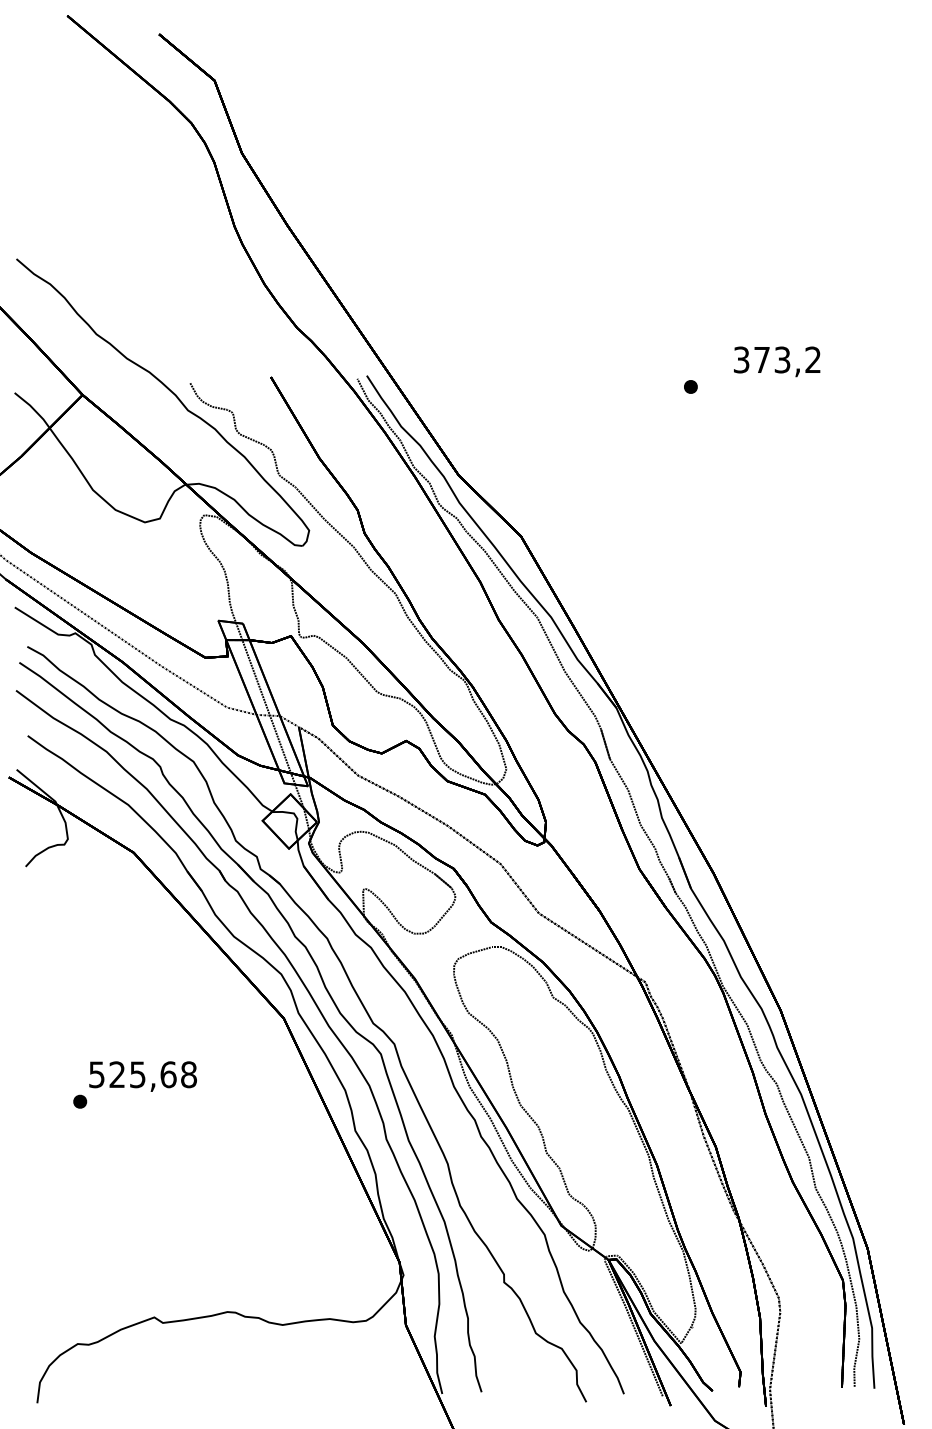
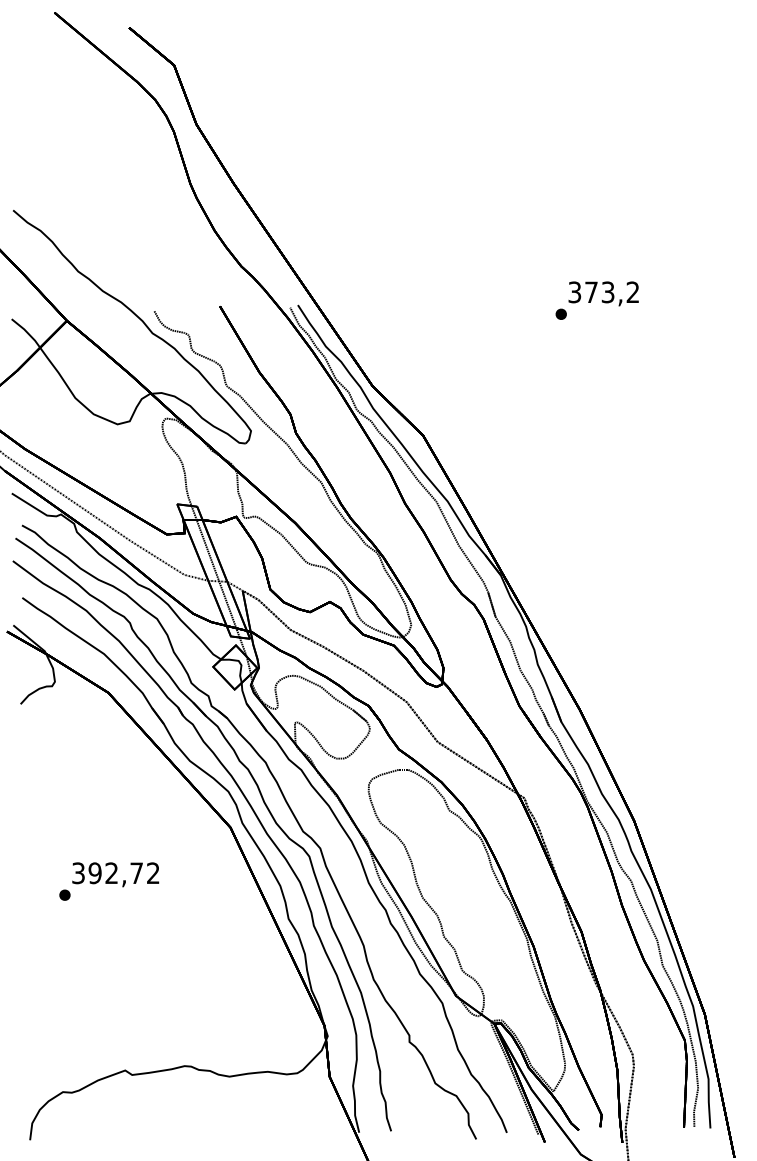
text: (777, 361) -> (604, 293), moved
text: (143, 1074) -> (116, 873), 525,68 -> 392,72

